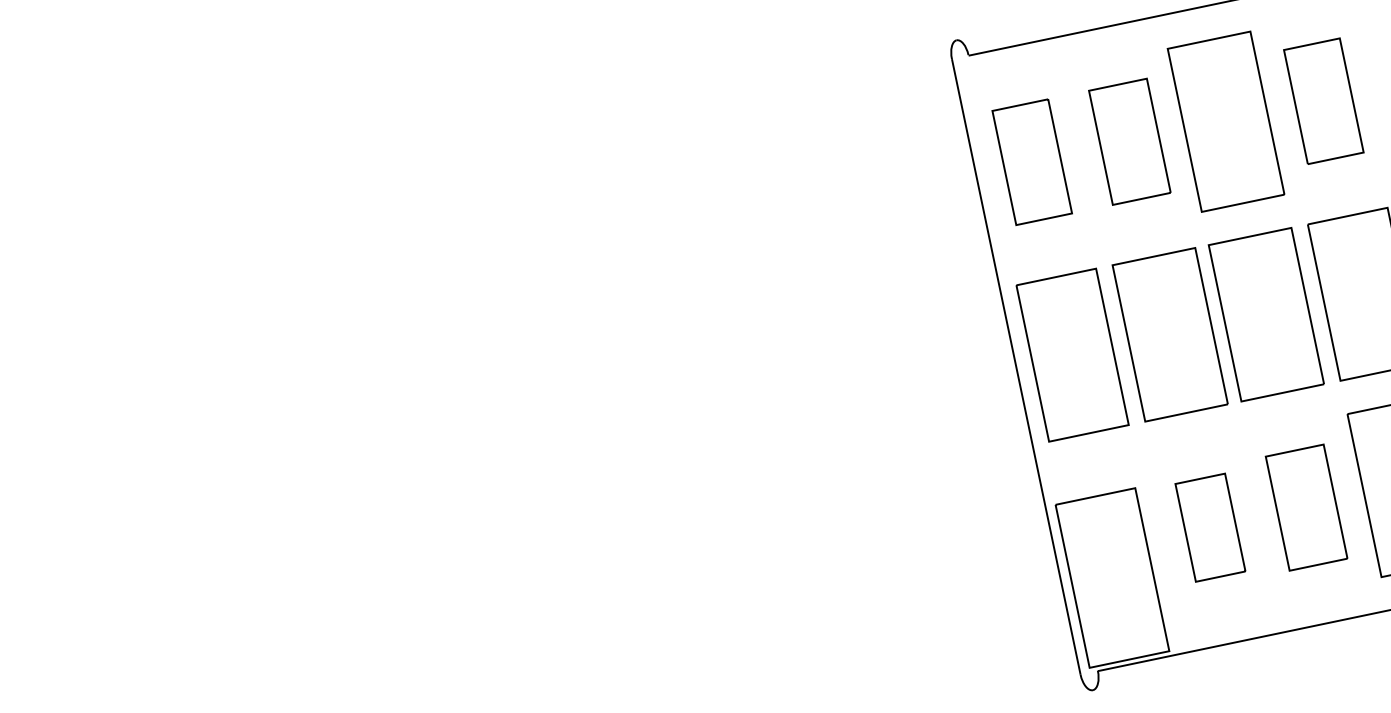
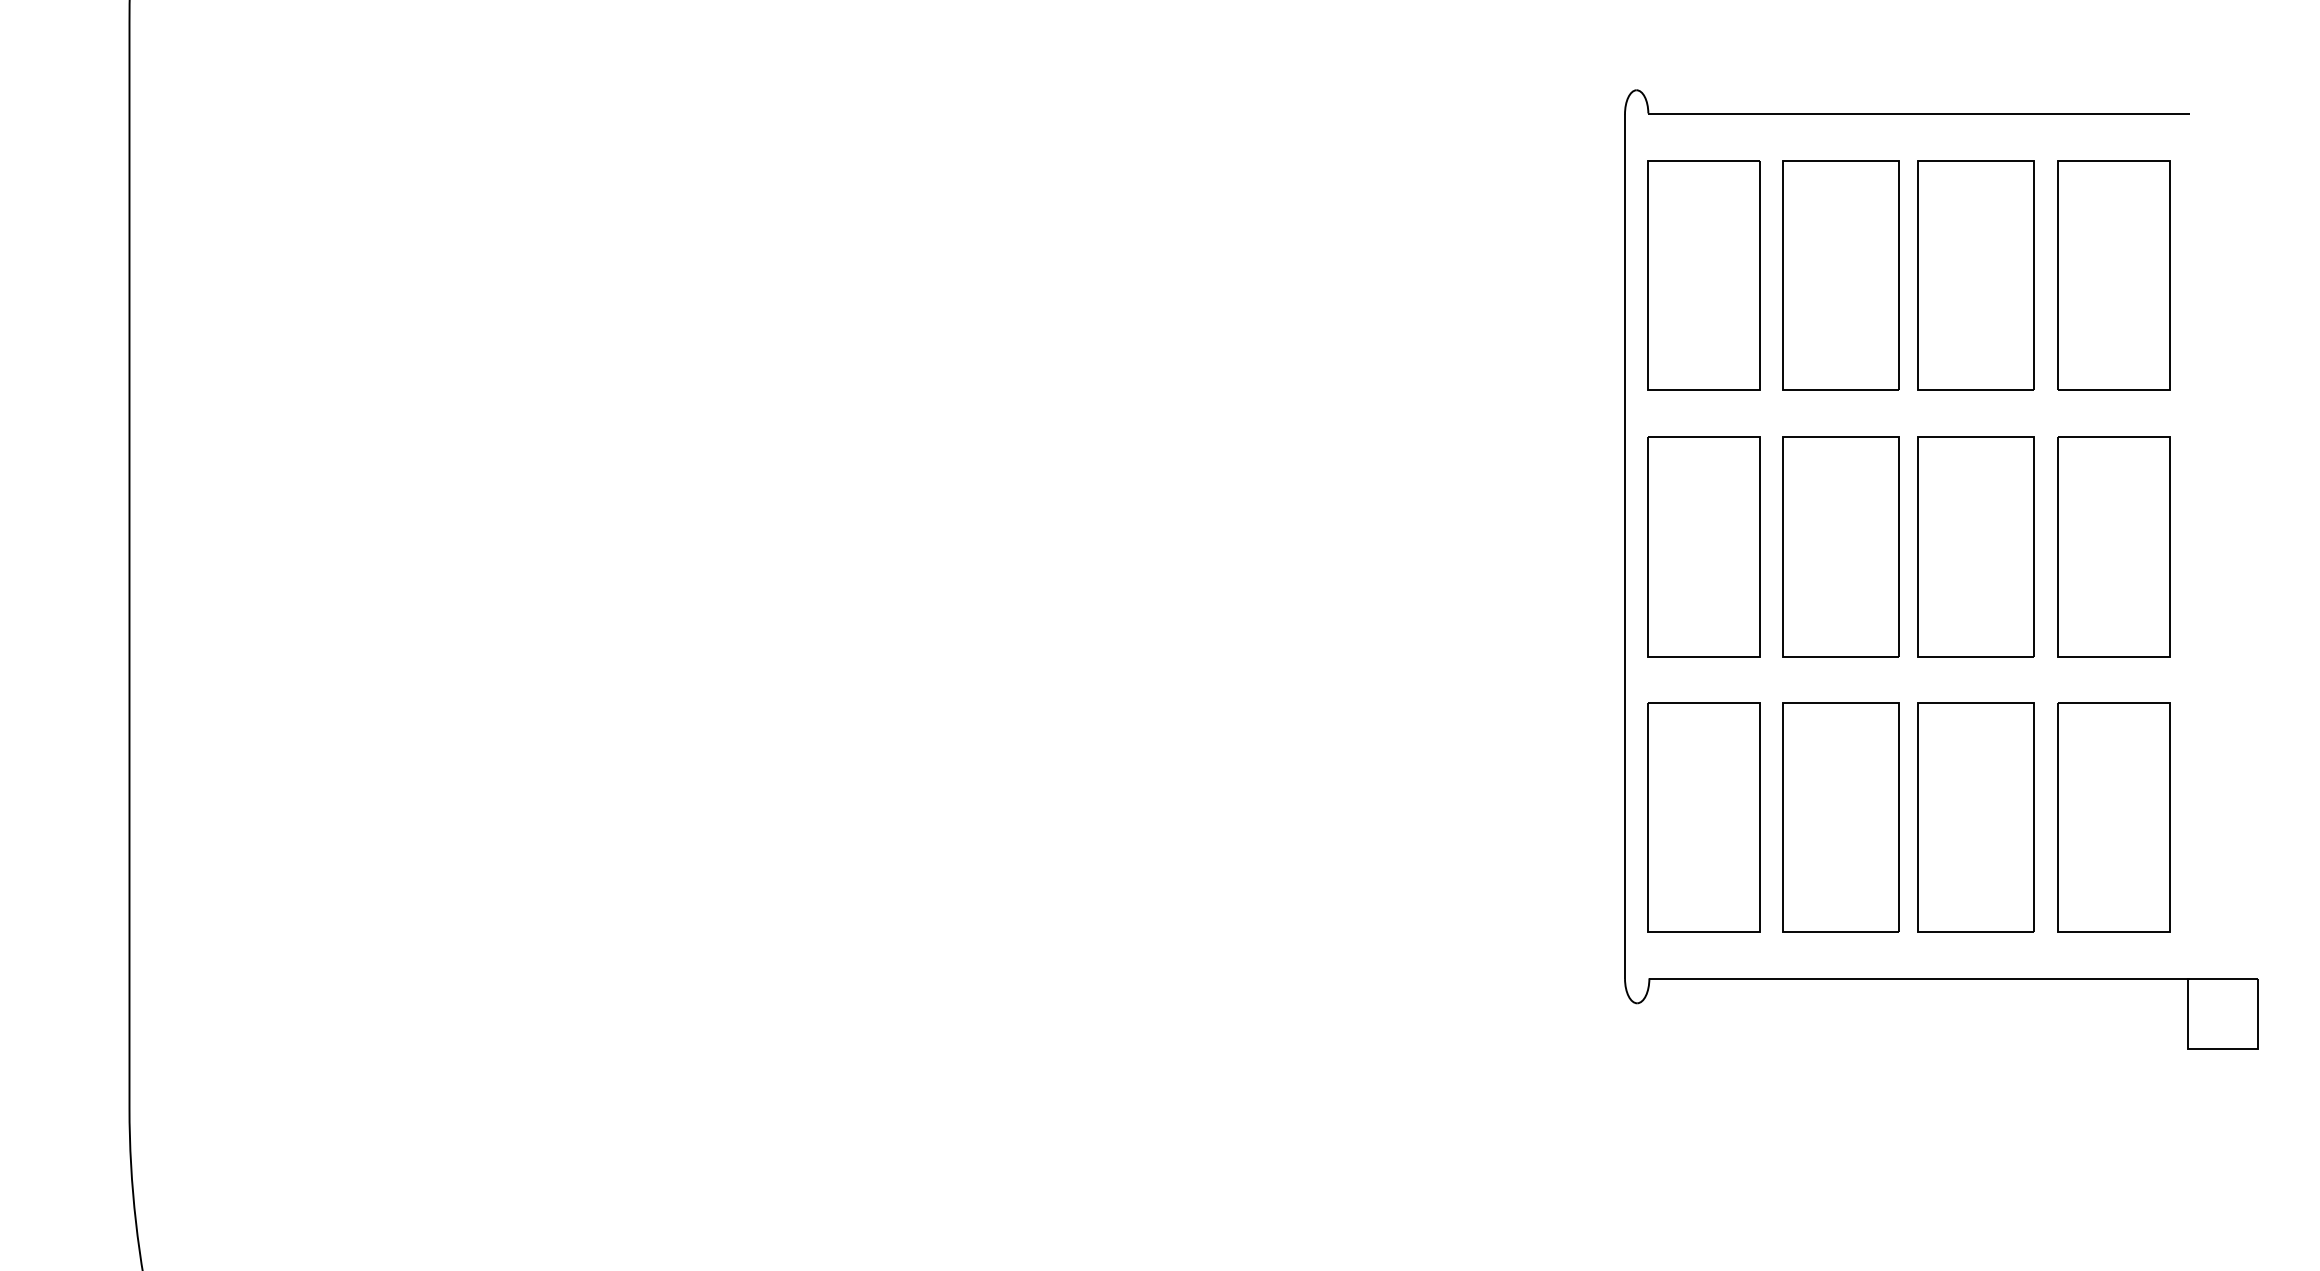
part: (1323, 101) -> (2113, 275), size x1.43
part: (1129, 141) -> (1840, 275), size x1.43
part: (1031, 162) -> (1703, 275), size x1.43
part: (1306, 507) -> (1975, 817), size x1.43
part: (1209, 527) -> (1840, 817), size x1.67
part: (1111, 577) -> (1703, 817), moved

